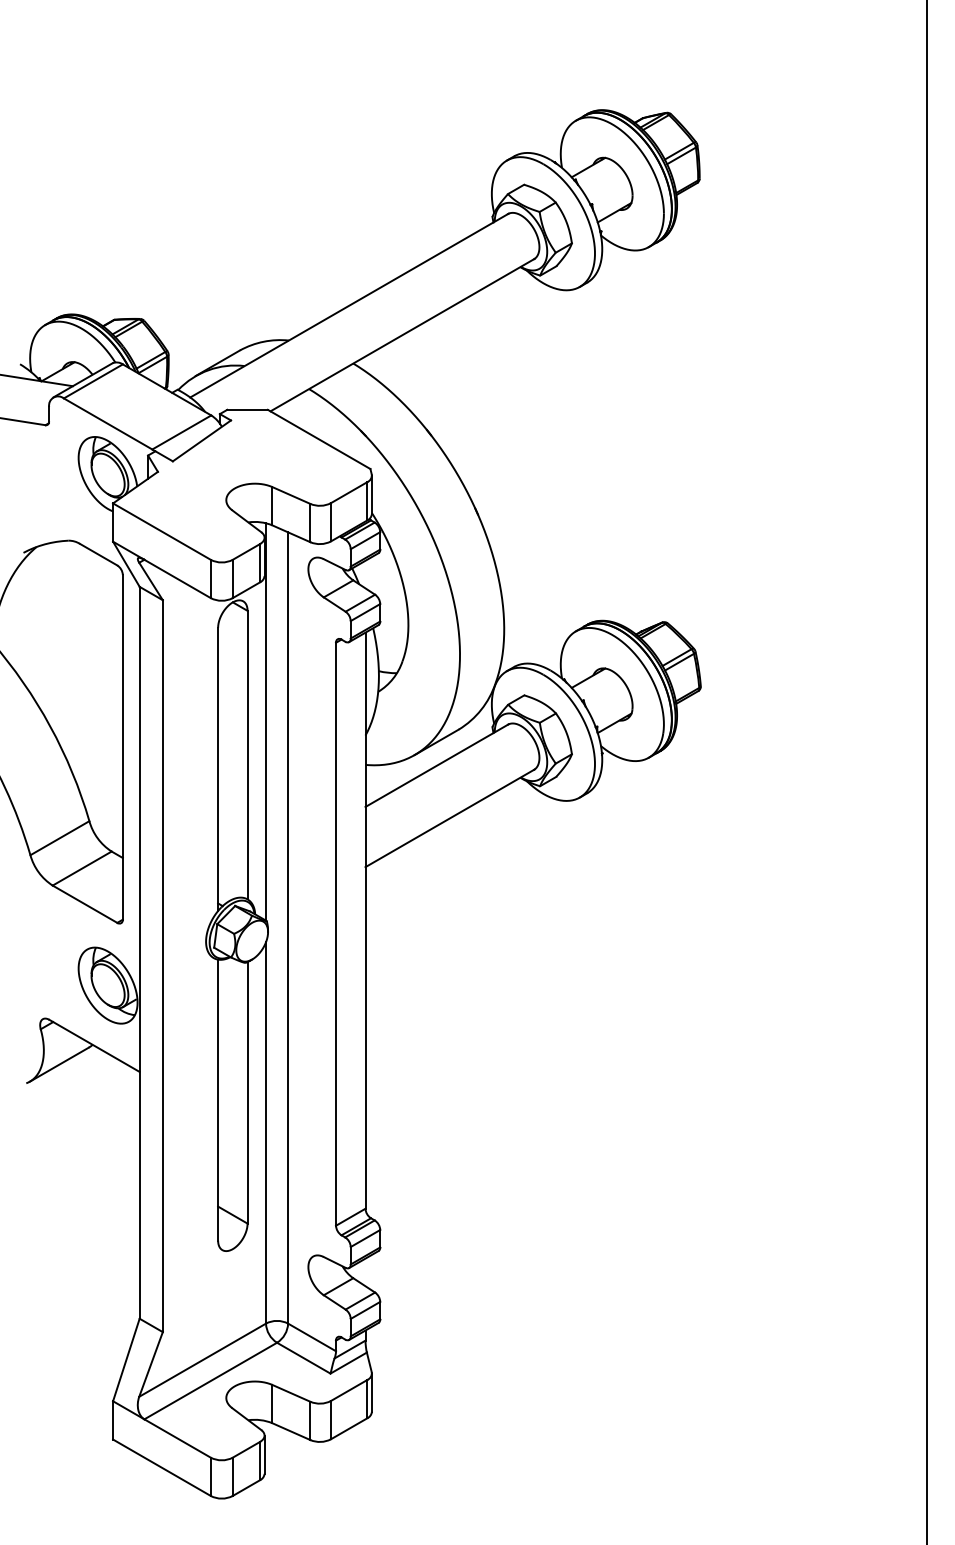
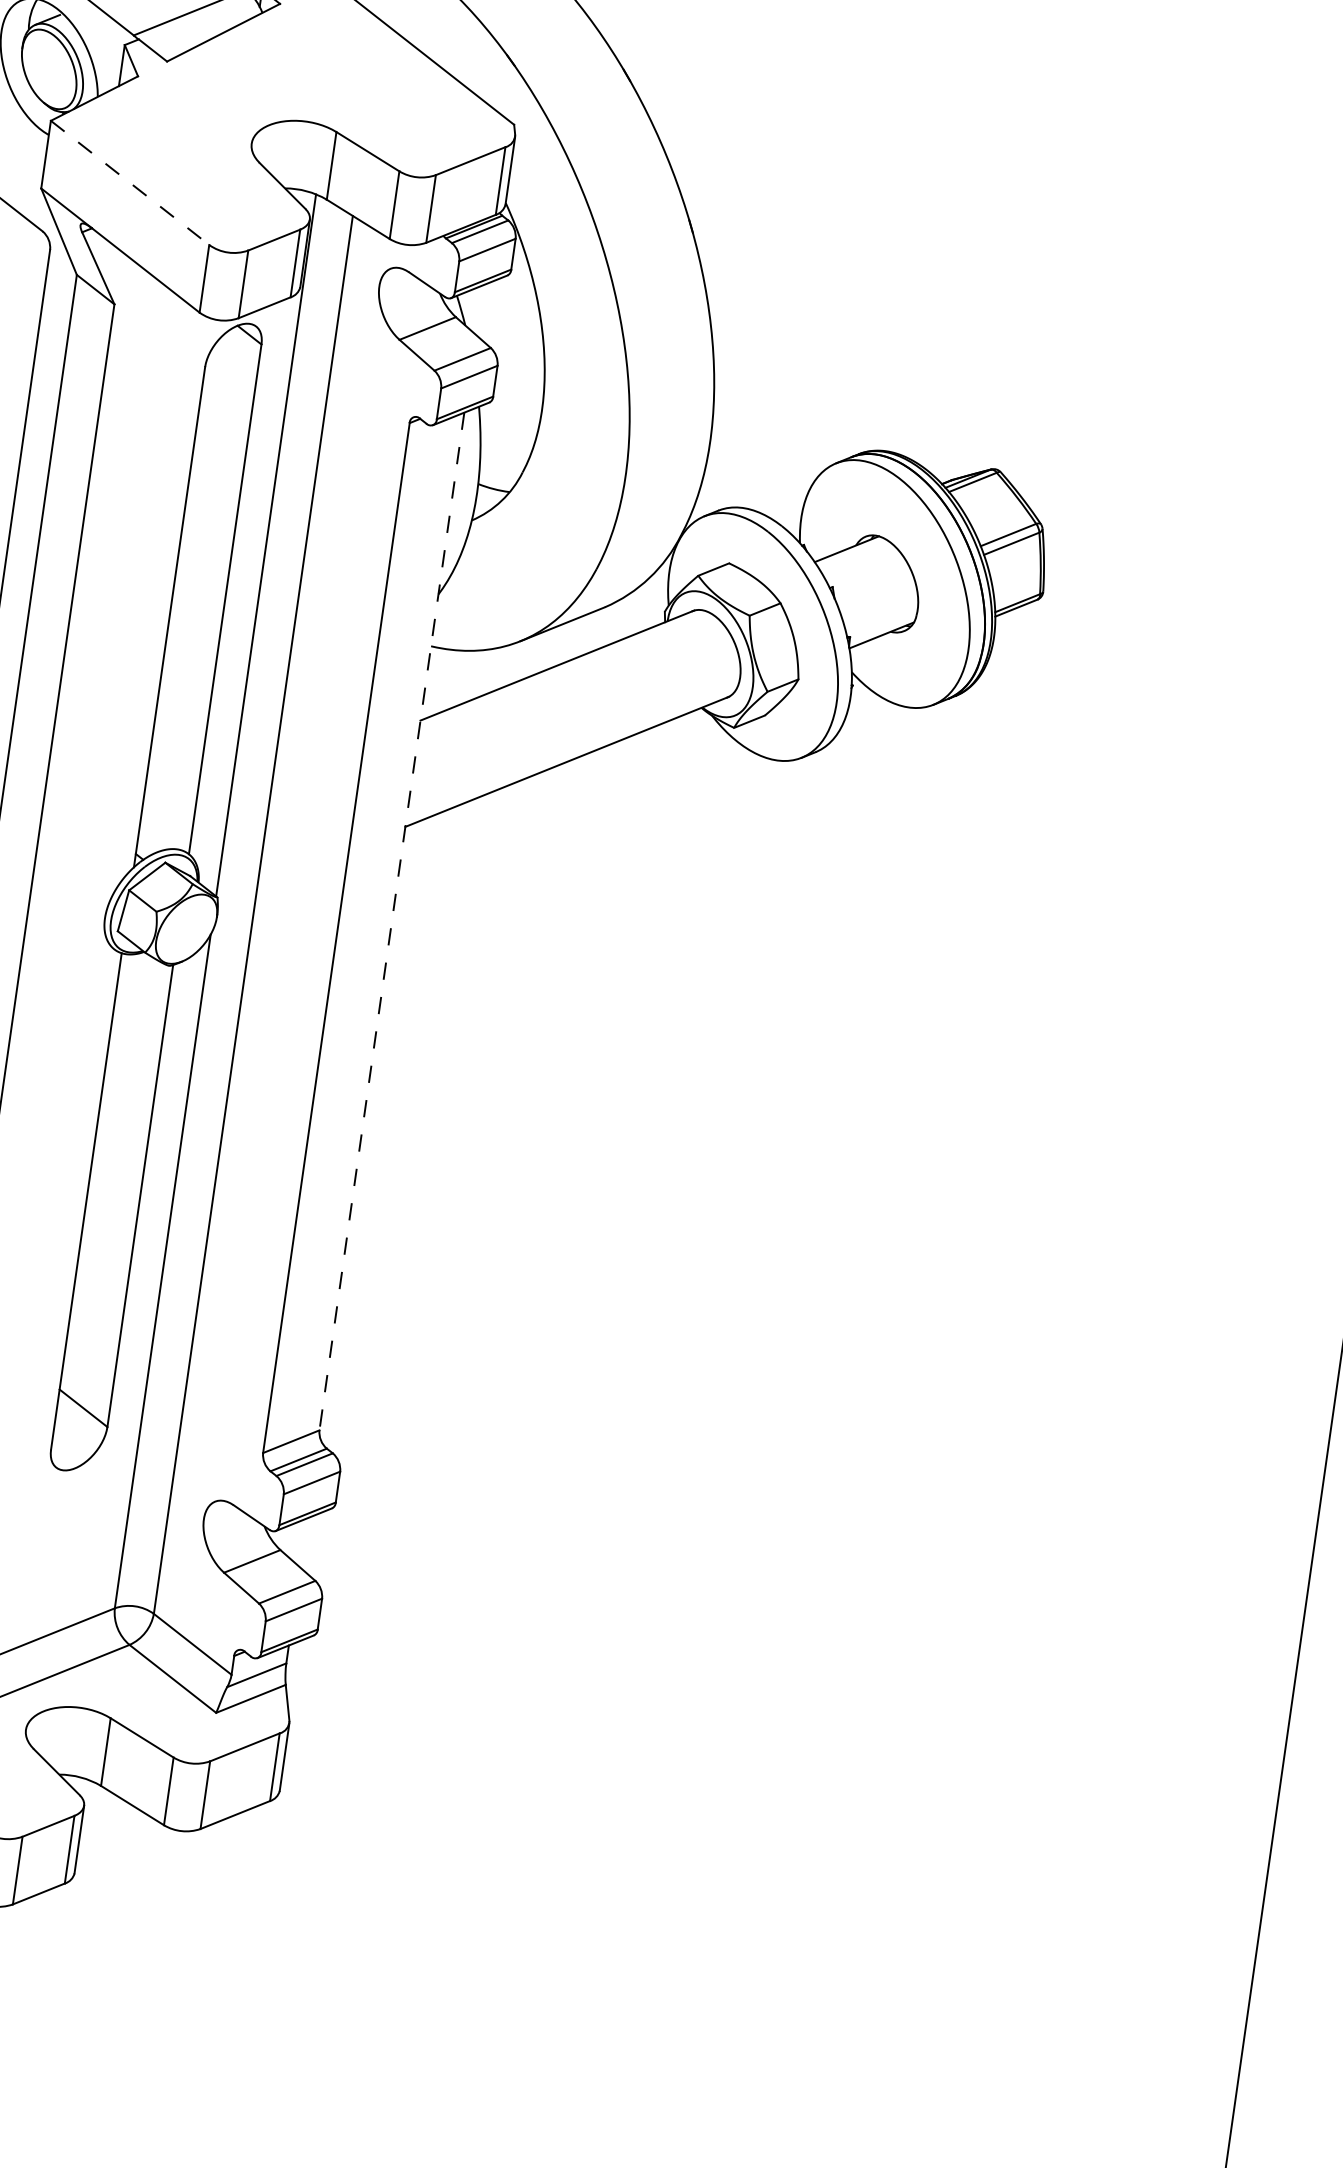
line: (162, 531) -> (131, 182), solid -> dashed
line: (365, 921) -> (391, 922), solid -> dashed

